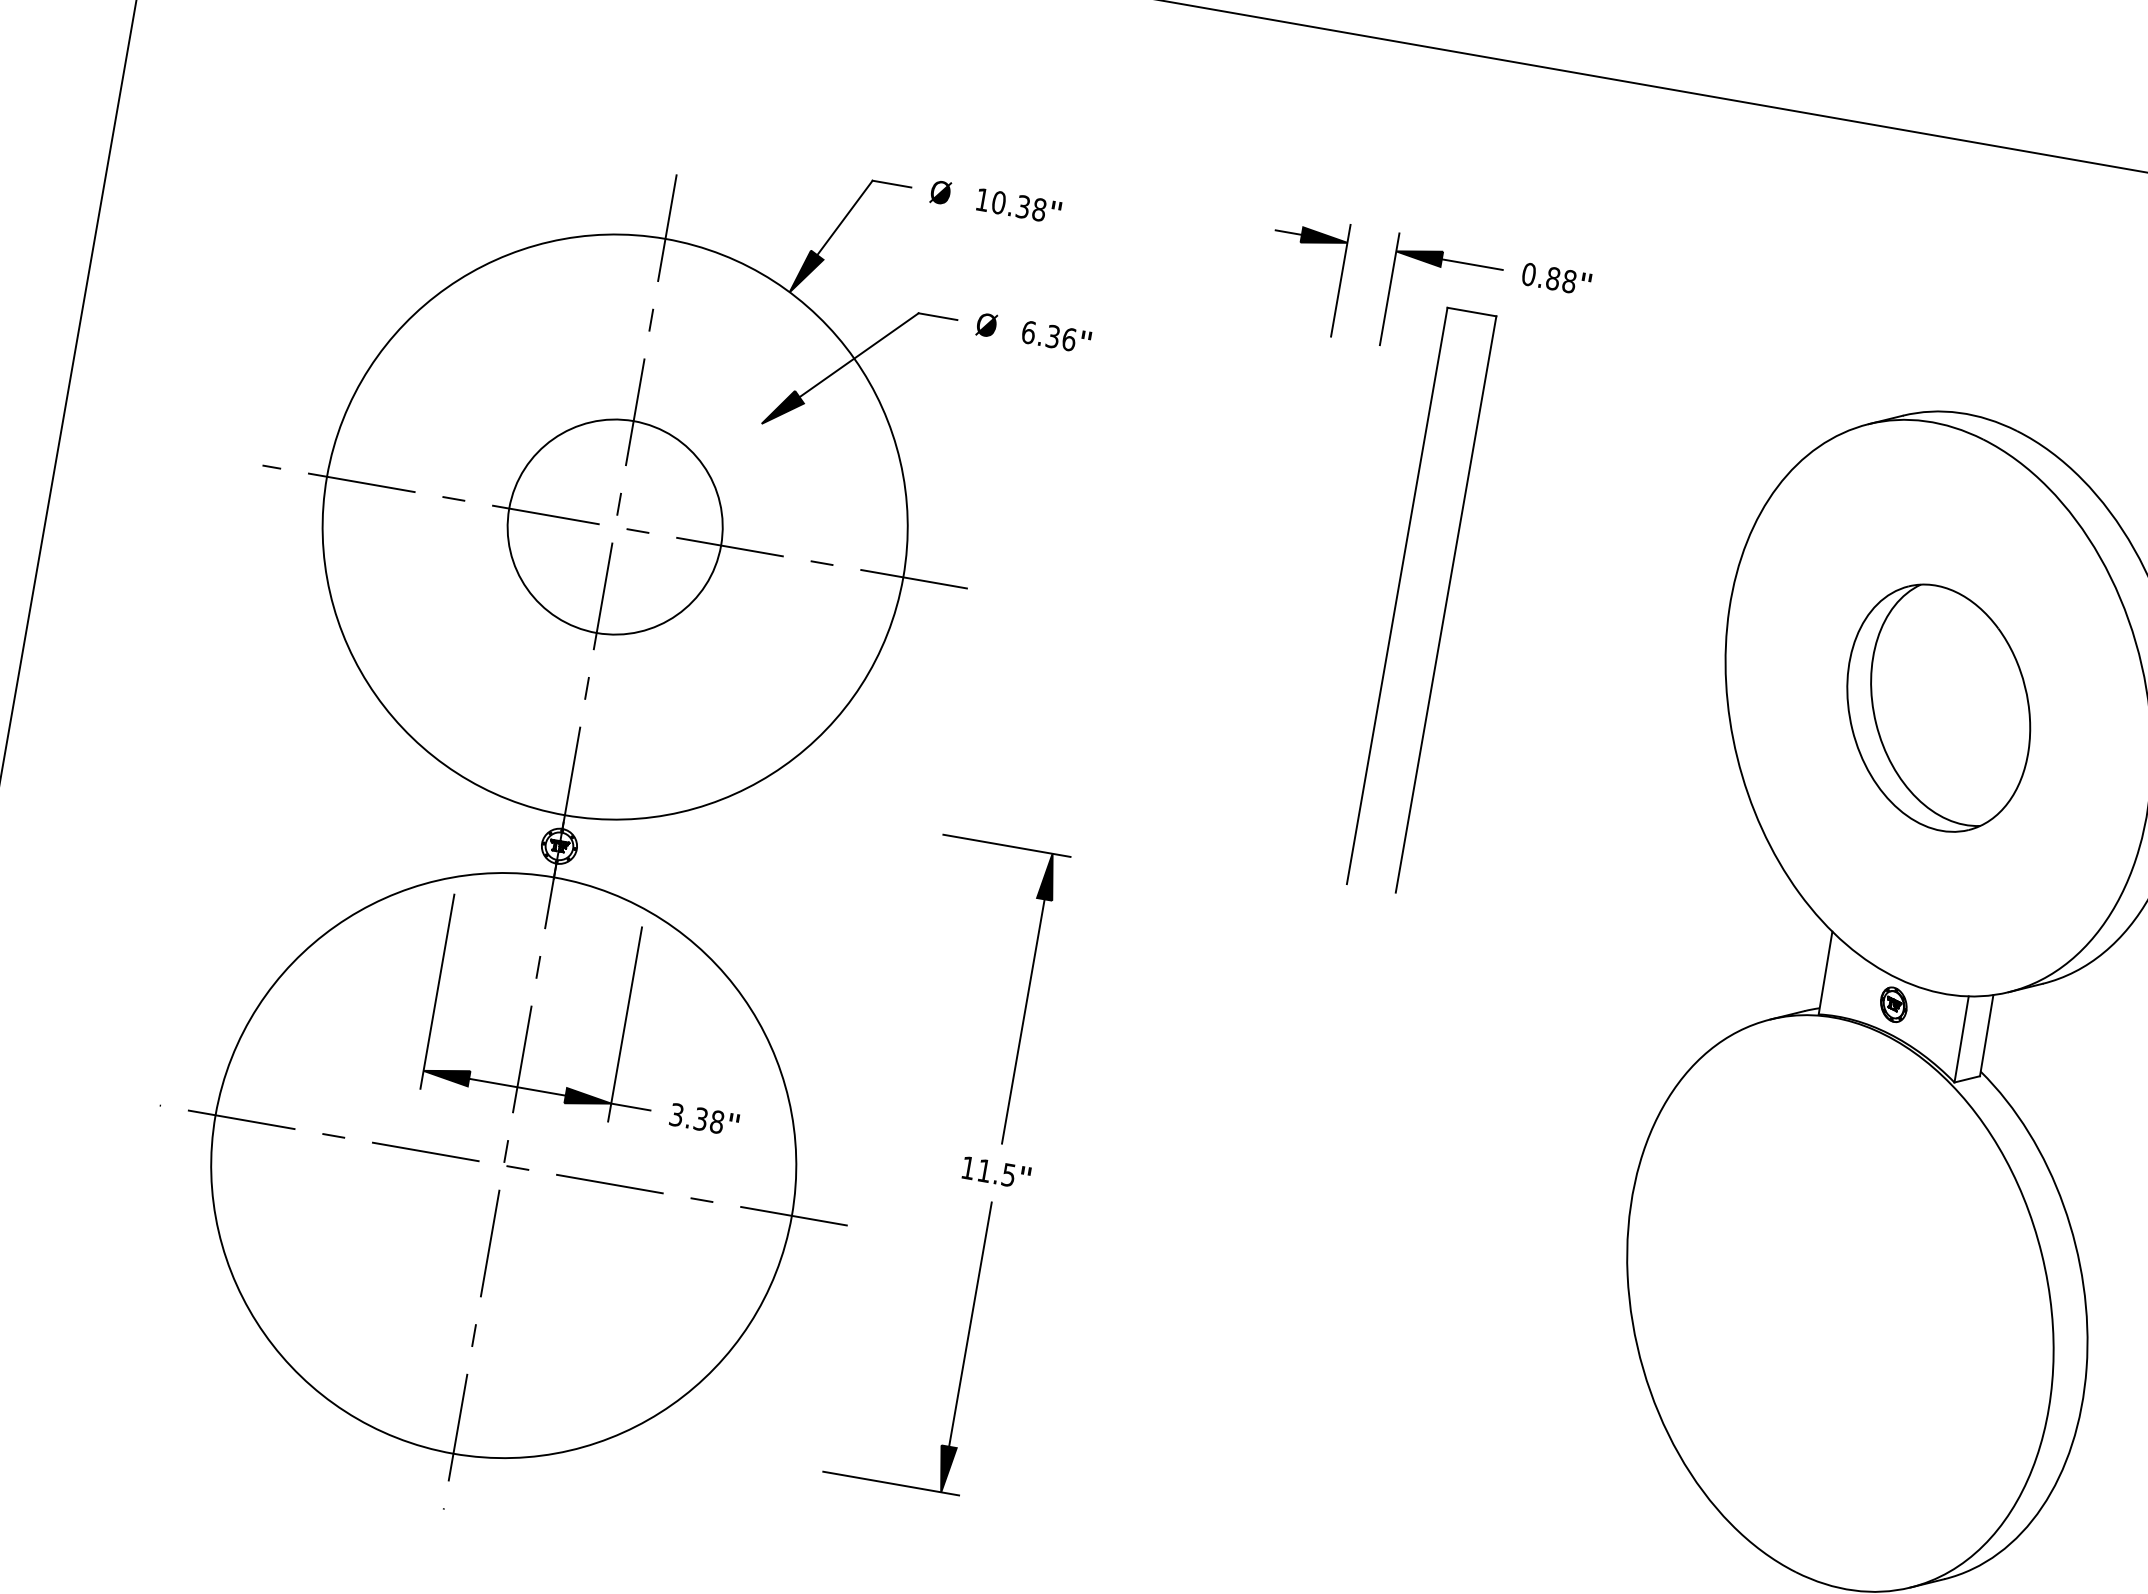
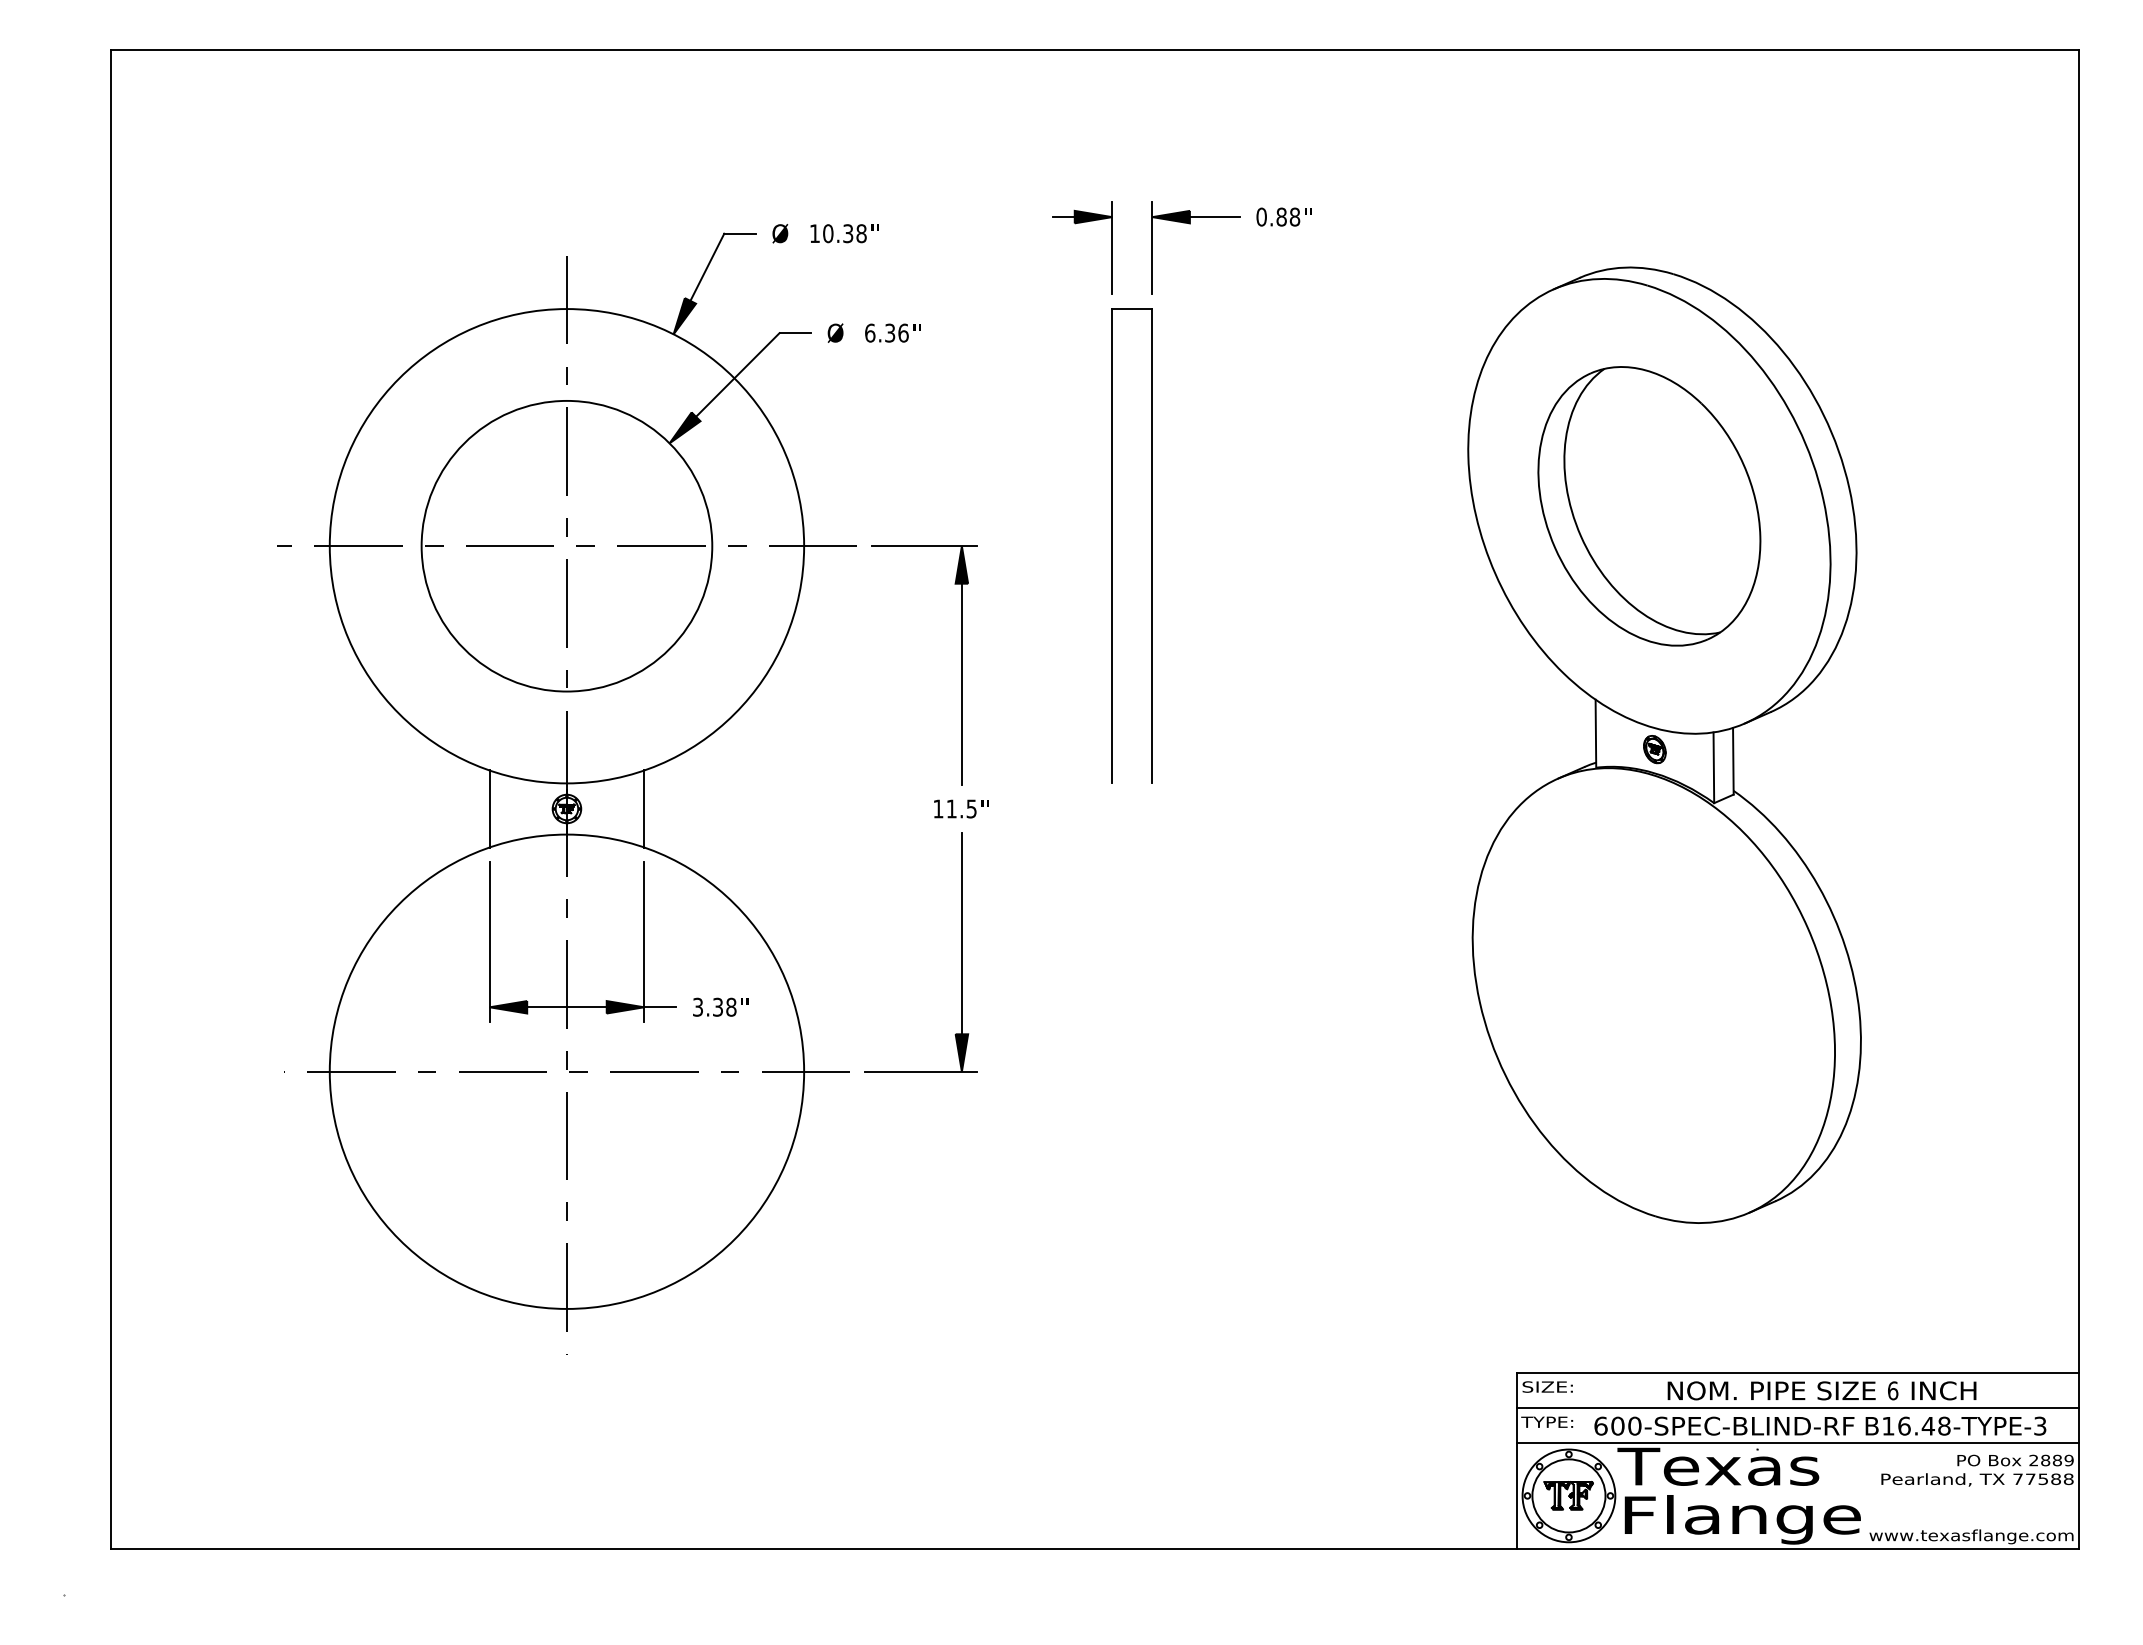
circle: (614, 526) -> (566, 545), size x1.67
part: (1397, 595) -> (1112, 545), moved
part: (1938, 708) -> (1649, 506), size x1.43
line: (465, 829) -> (489, 808), added
line: (653, 862) -> (644, 808), added
part: (964, 1159) -> (934, 802), moved

